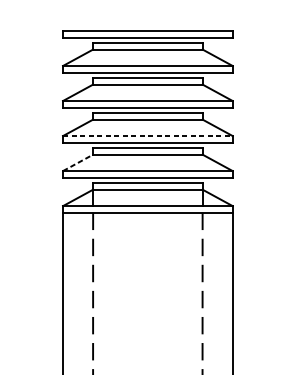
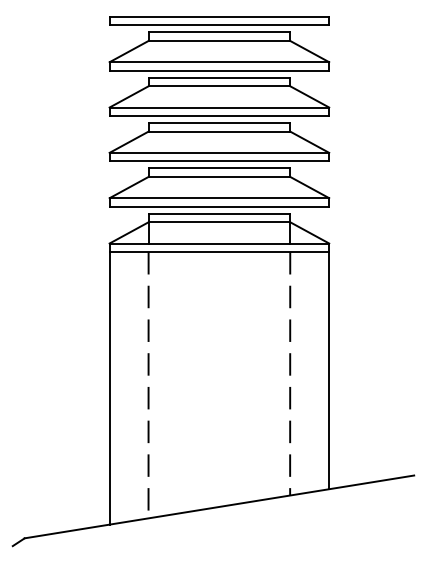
line: (147, 135) -> (219, 152), dashed -> solid
line: (78, 162) -> (129, 187), dashed -> solid

